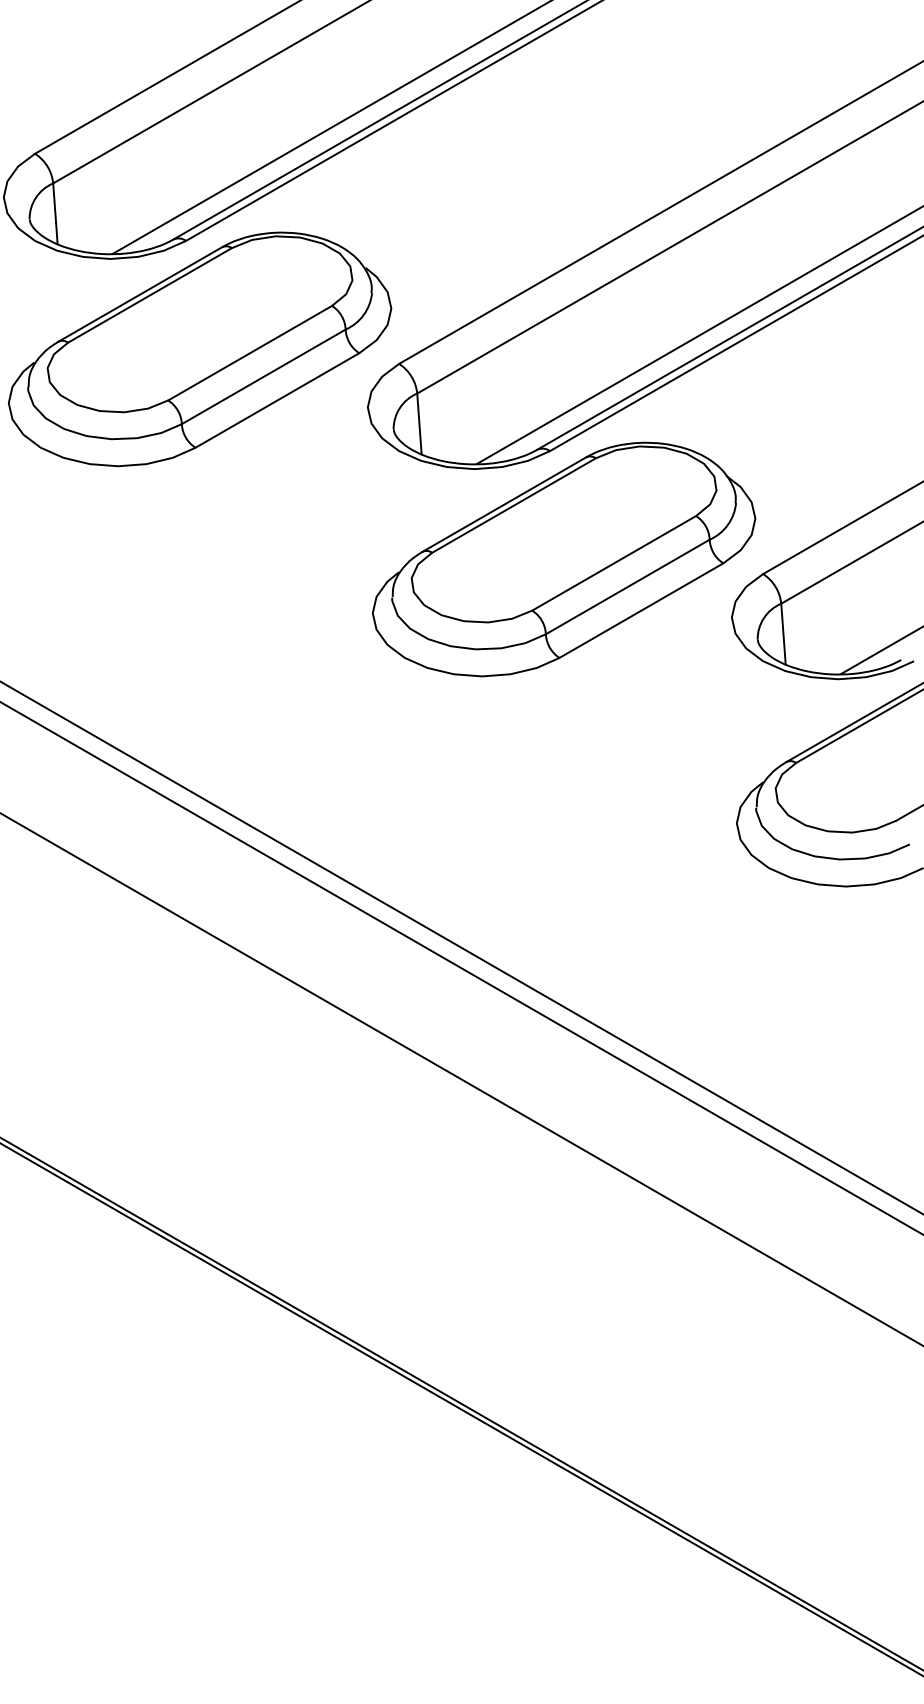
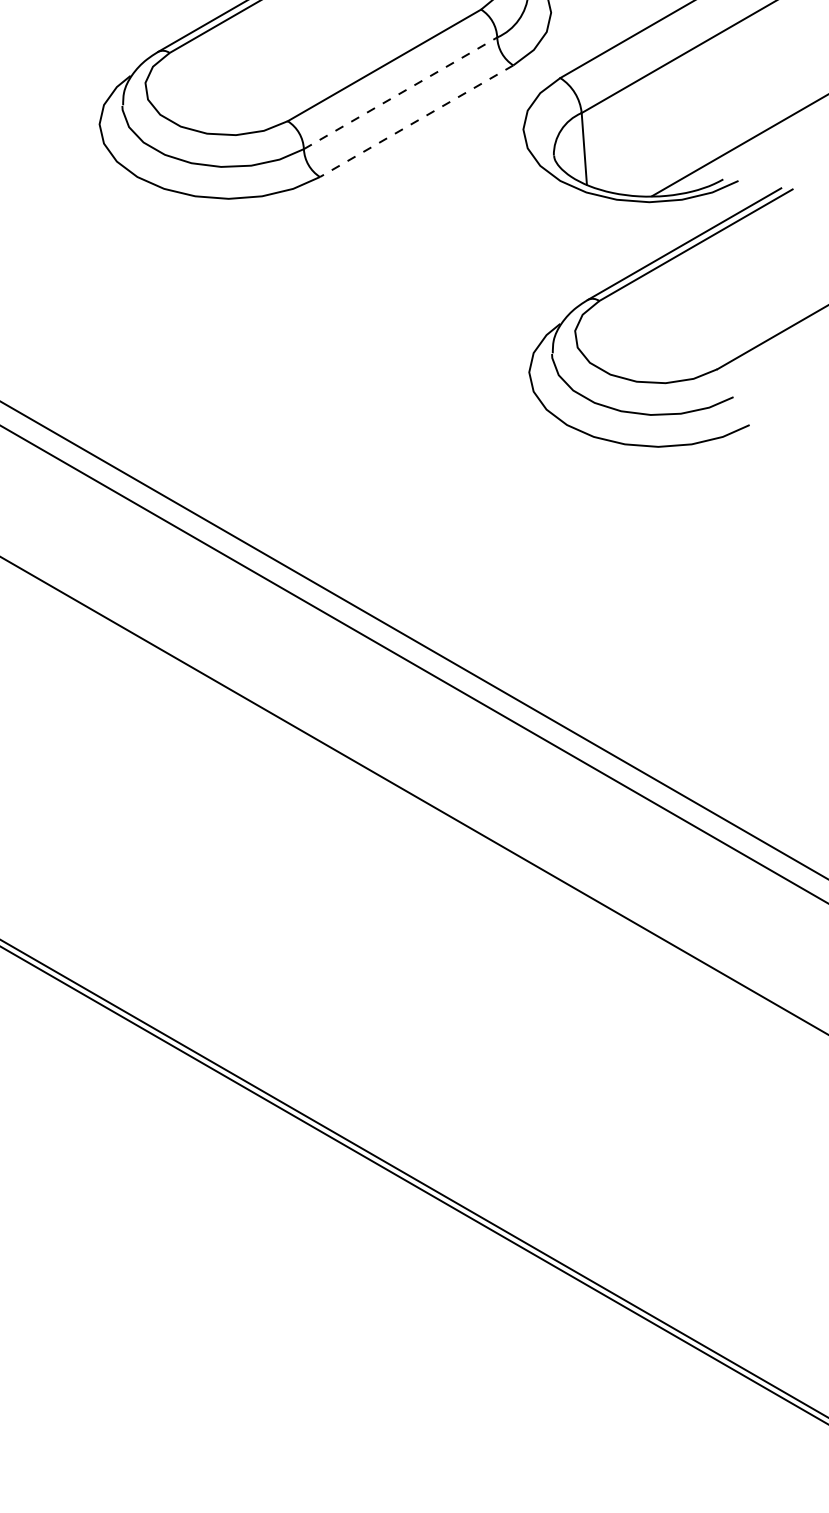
line: (627, 586) -> (400, 92), solid -> dashed
line: (641, 610) -> (416, 121), solid -> dashed

